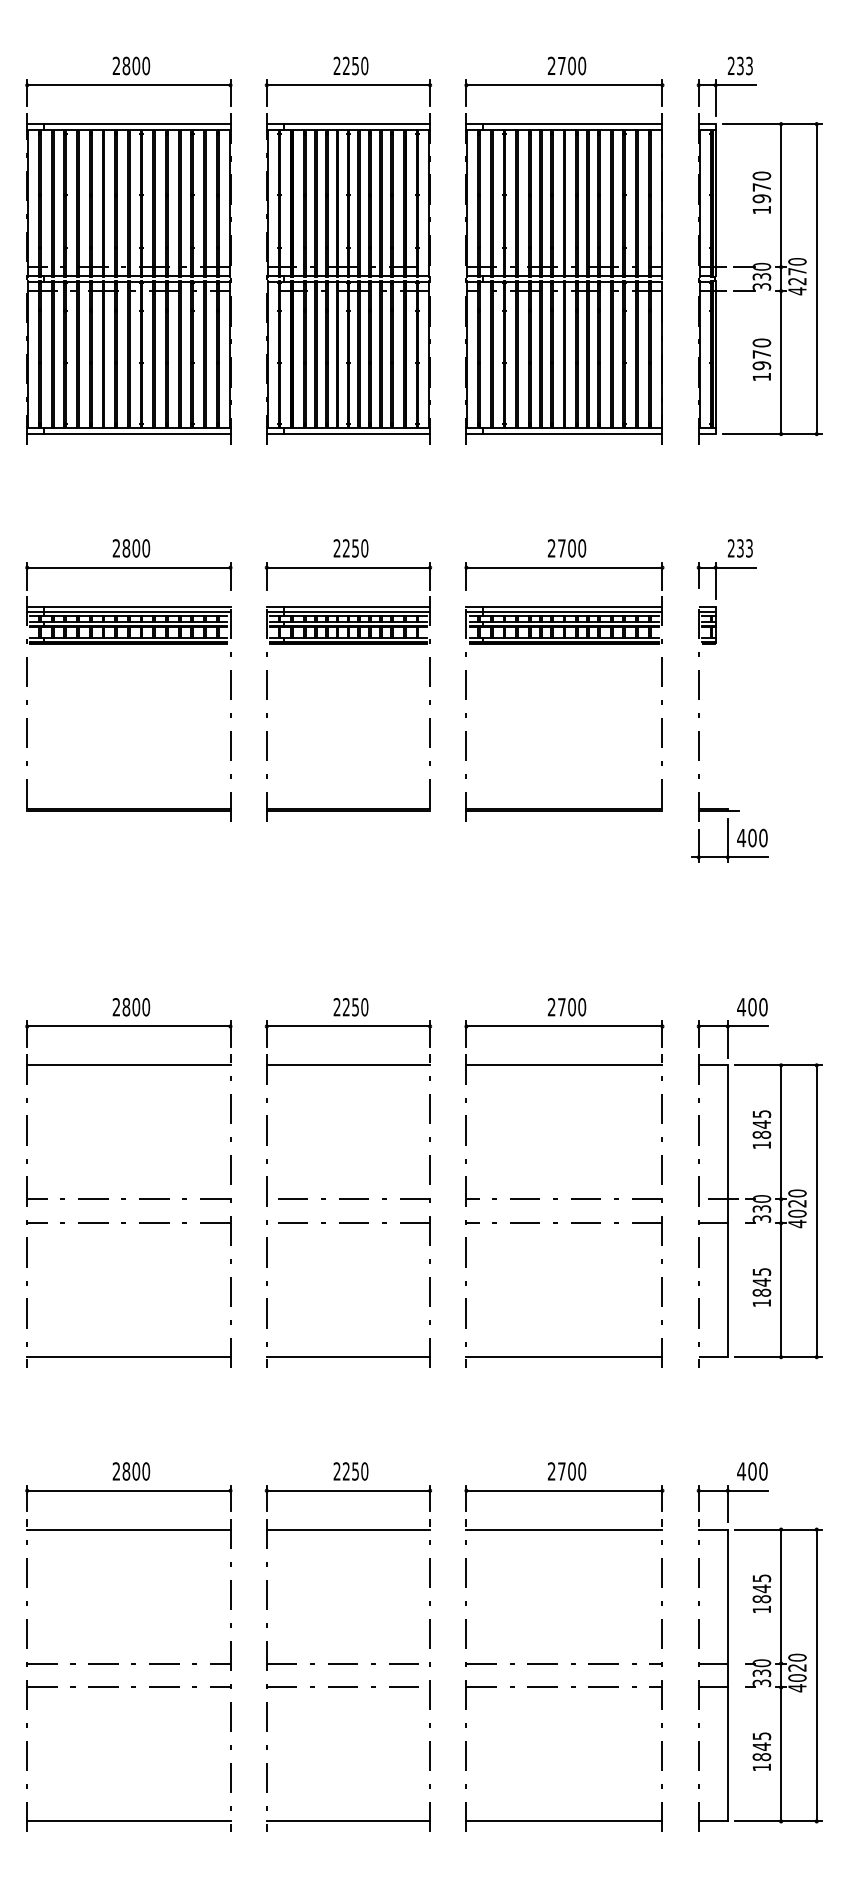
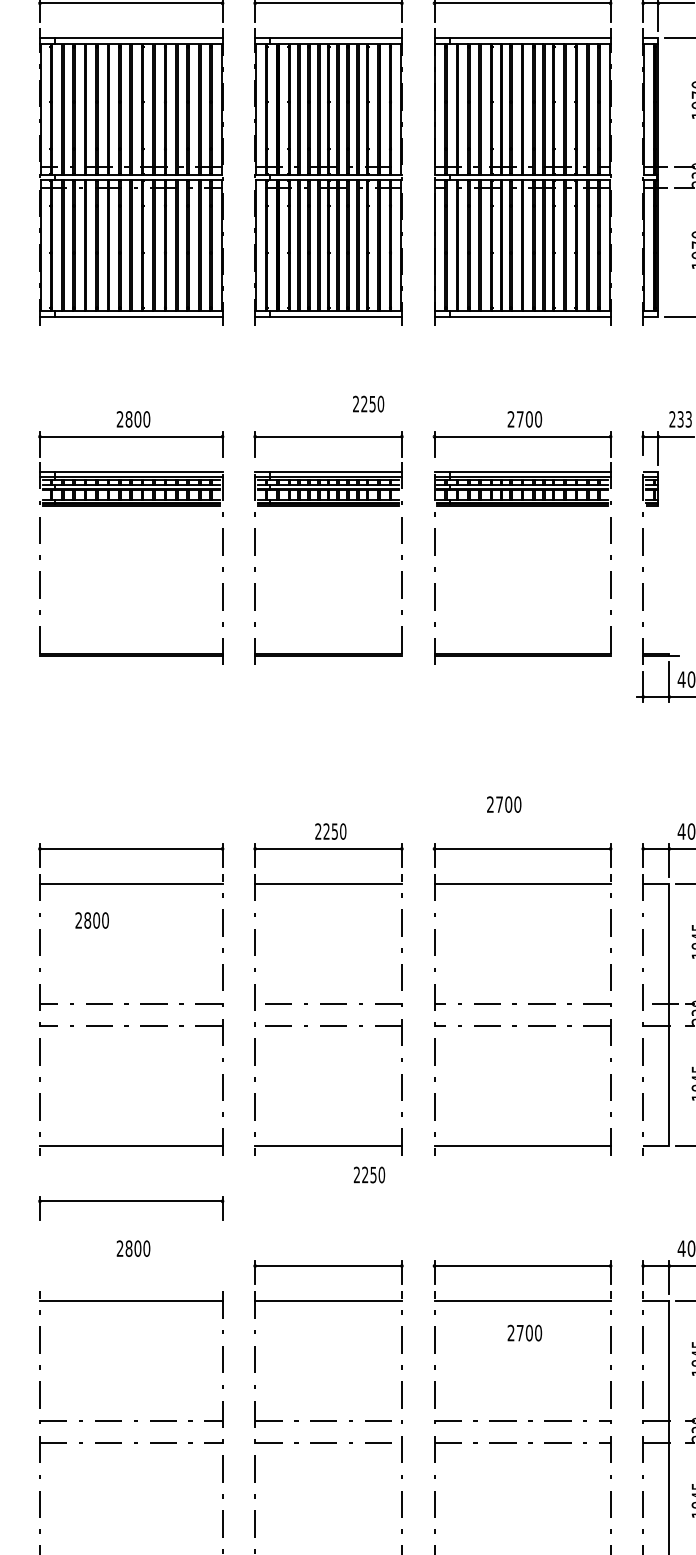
text: (350, 548) -> (368, 404), moved
text: (131, 1007) -> (92, 920), moved
text: (566, 1007) -> (503, 804), moved
text: (350, 1471) -> (368, 1175), moved
text: (566, 1471) -> (524, 1333), moved
part: (128, 1491) -> (130, 1201), moved

